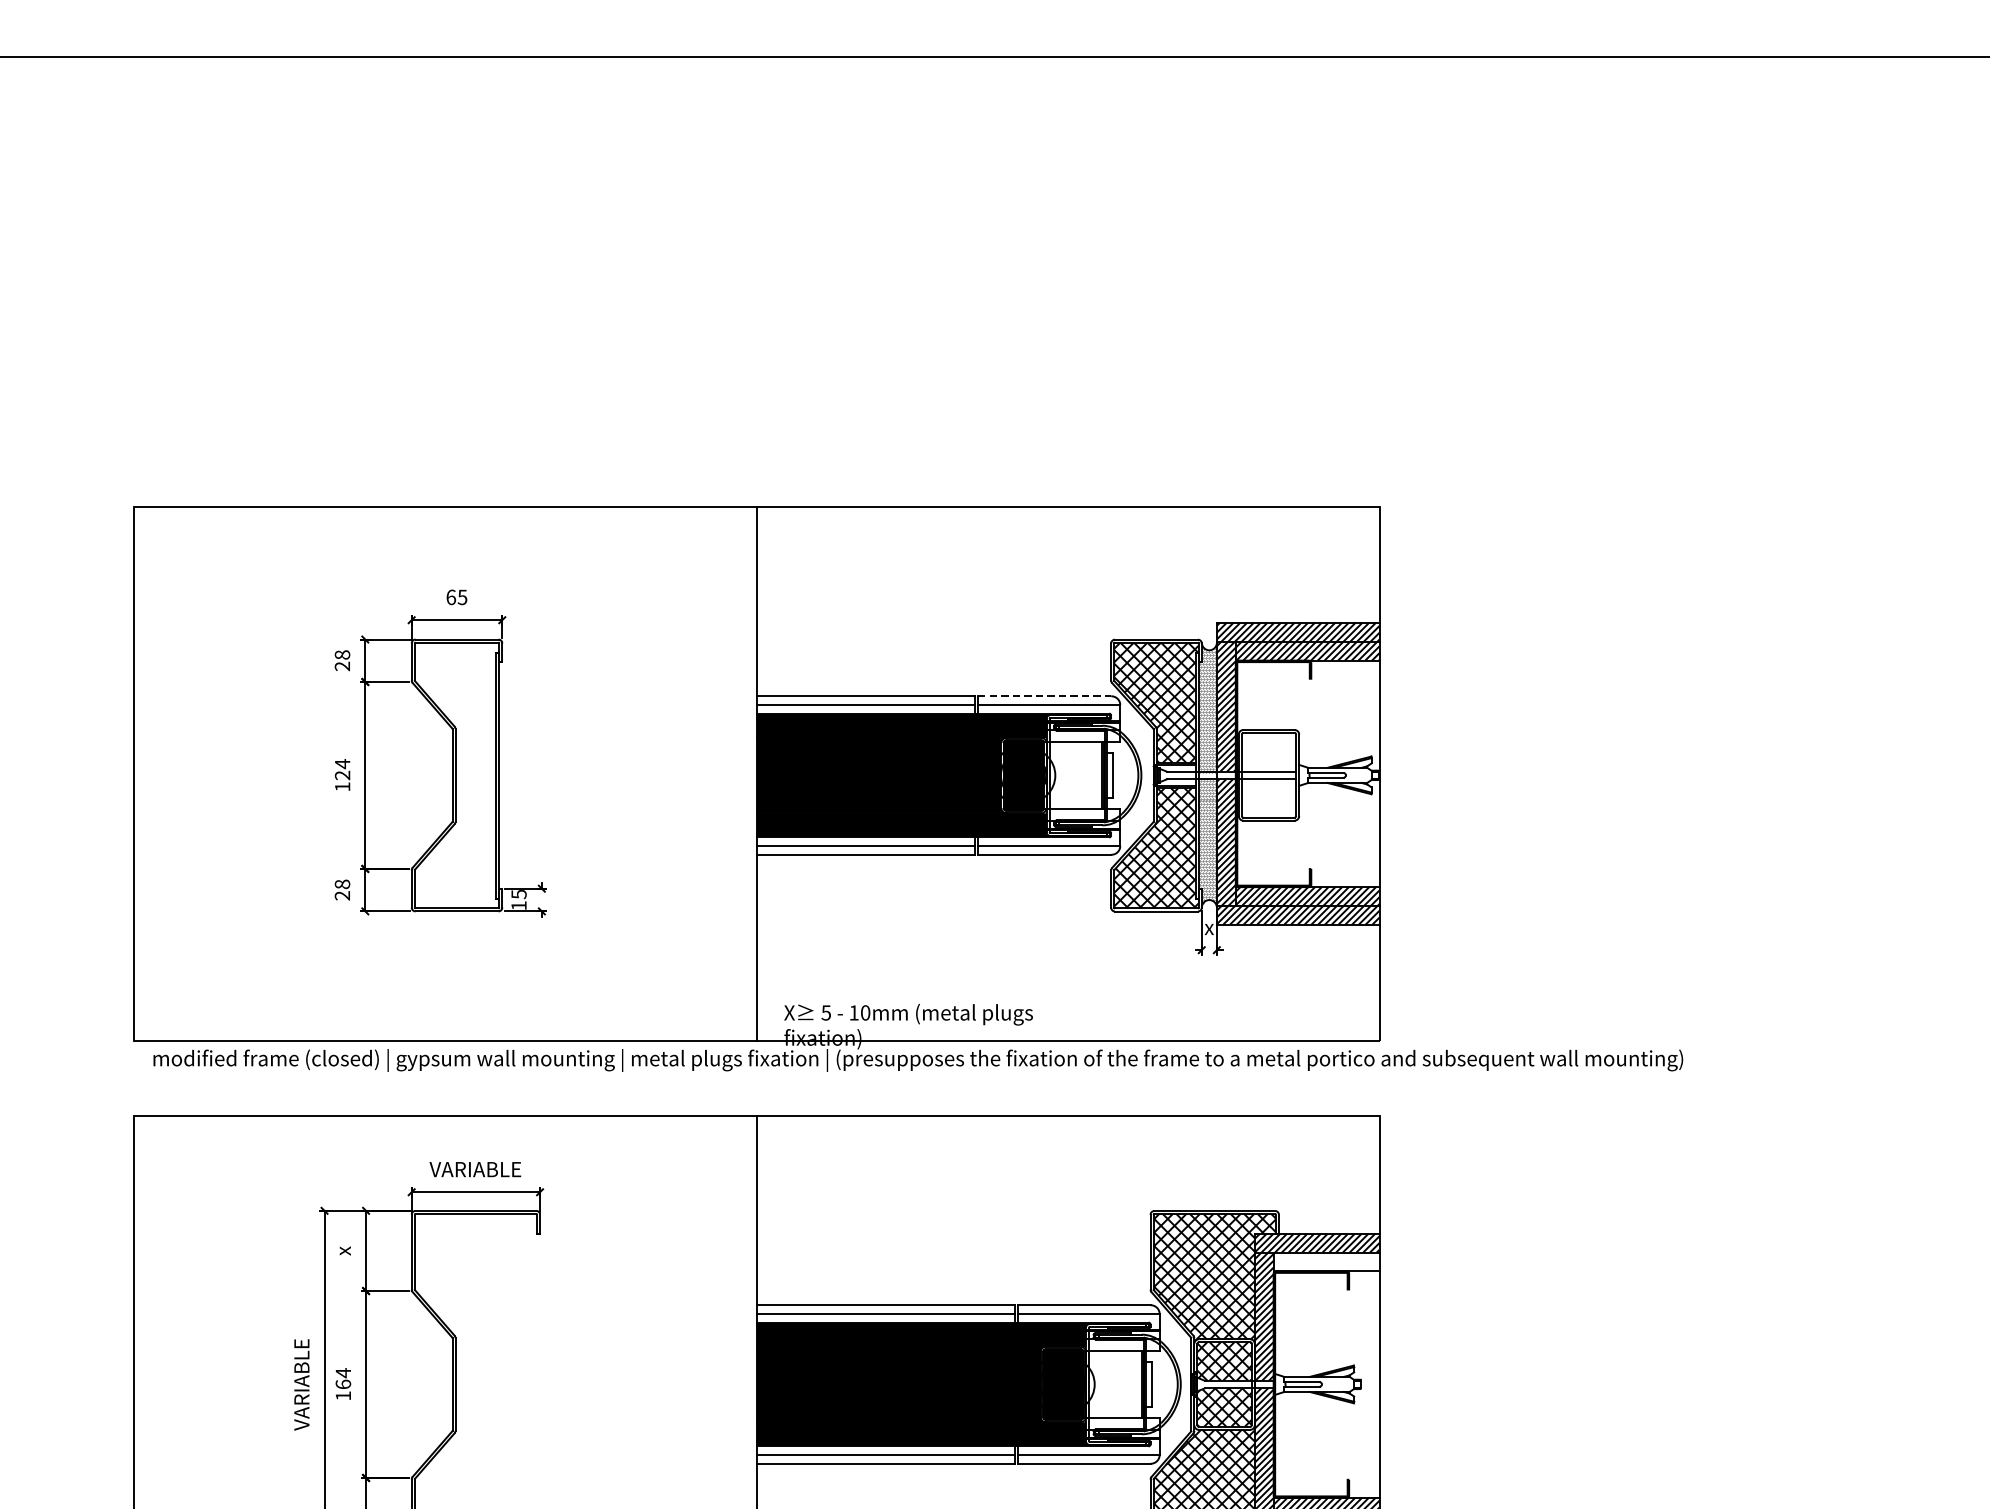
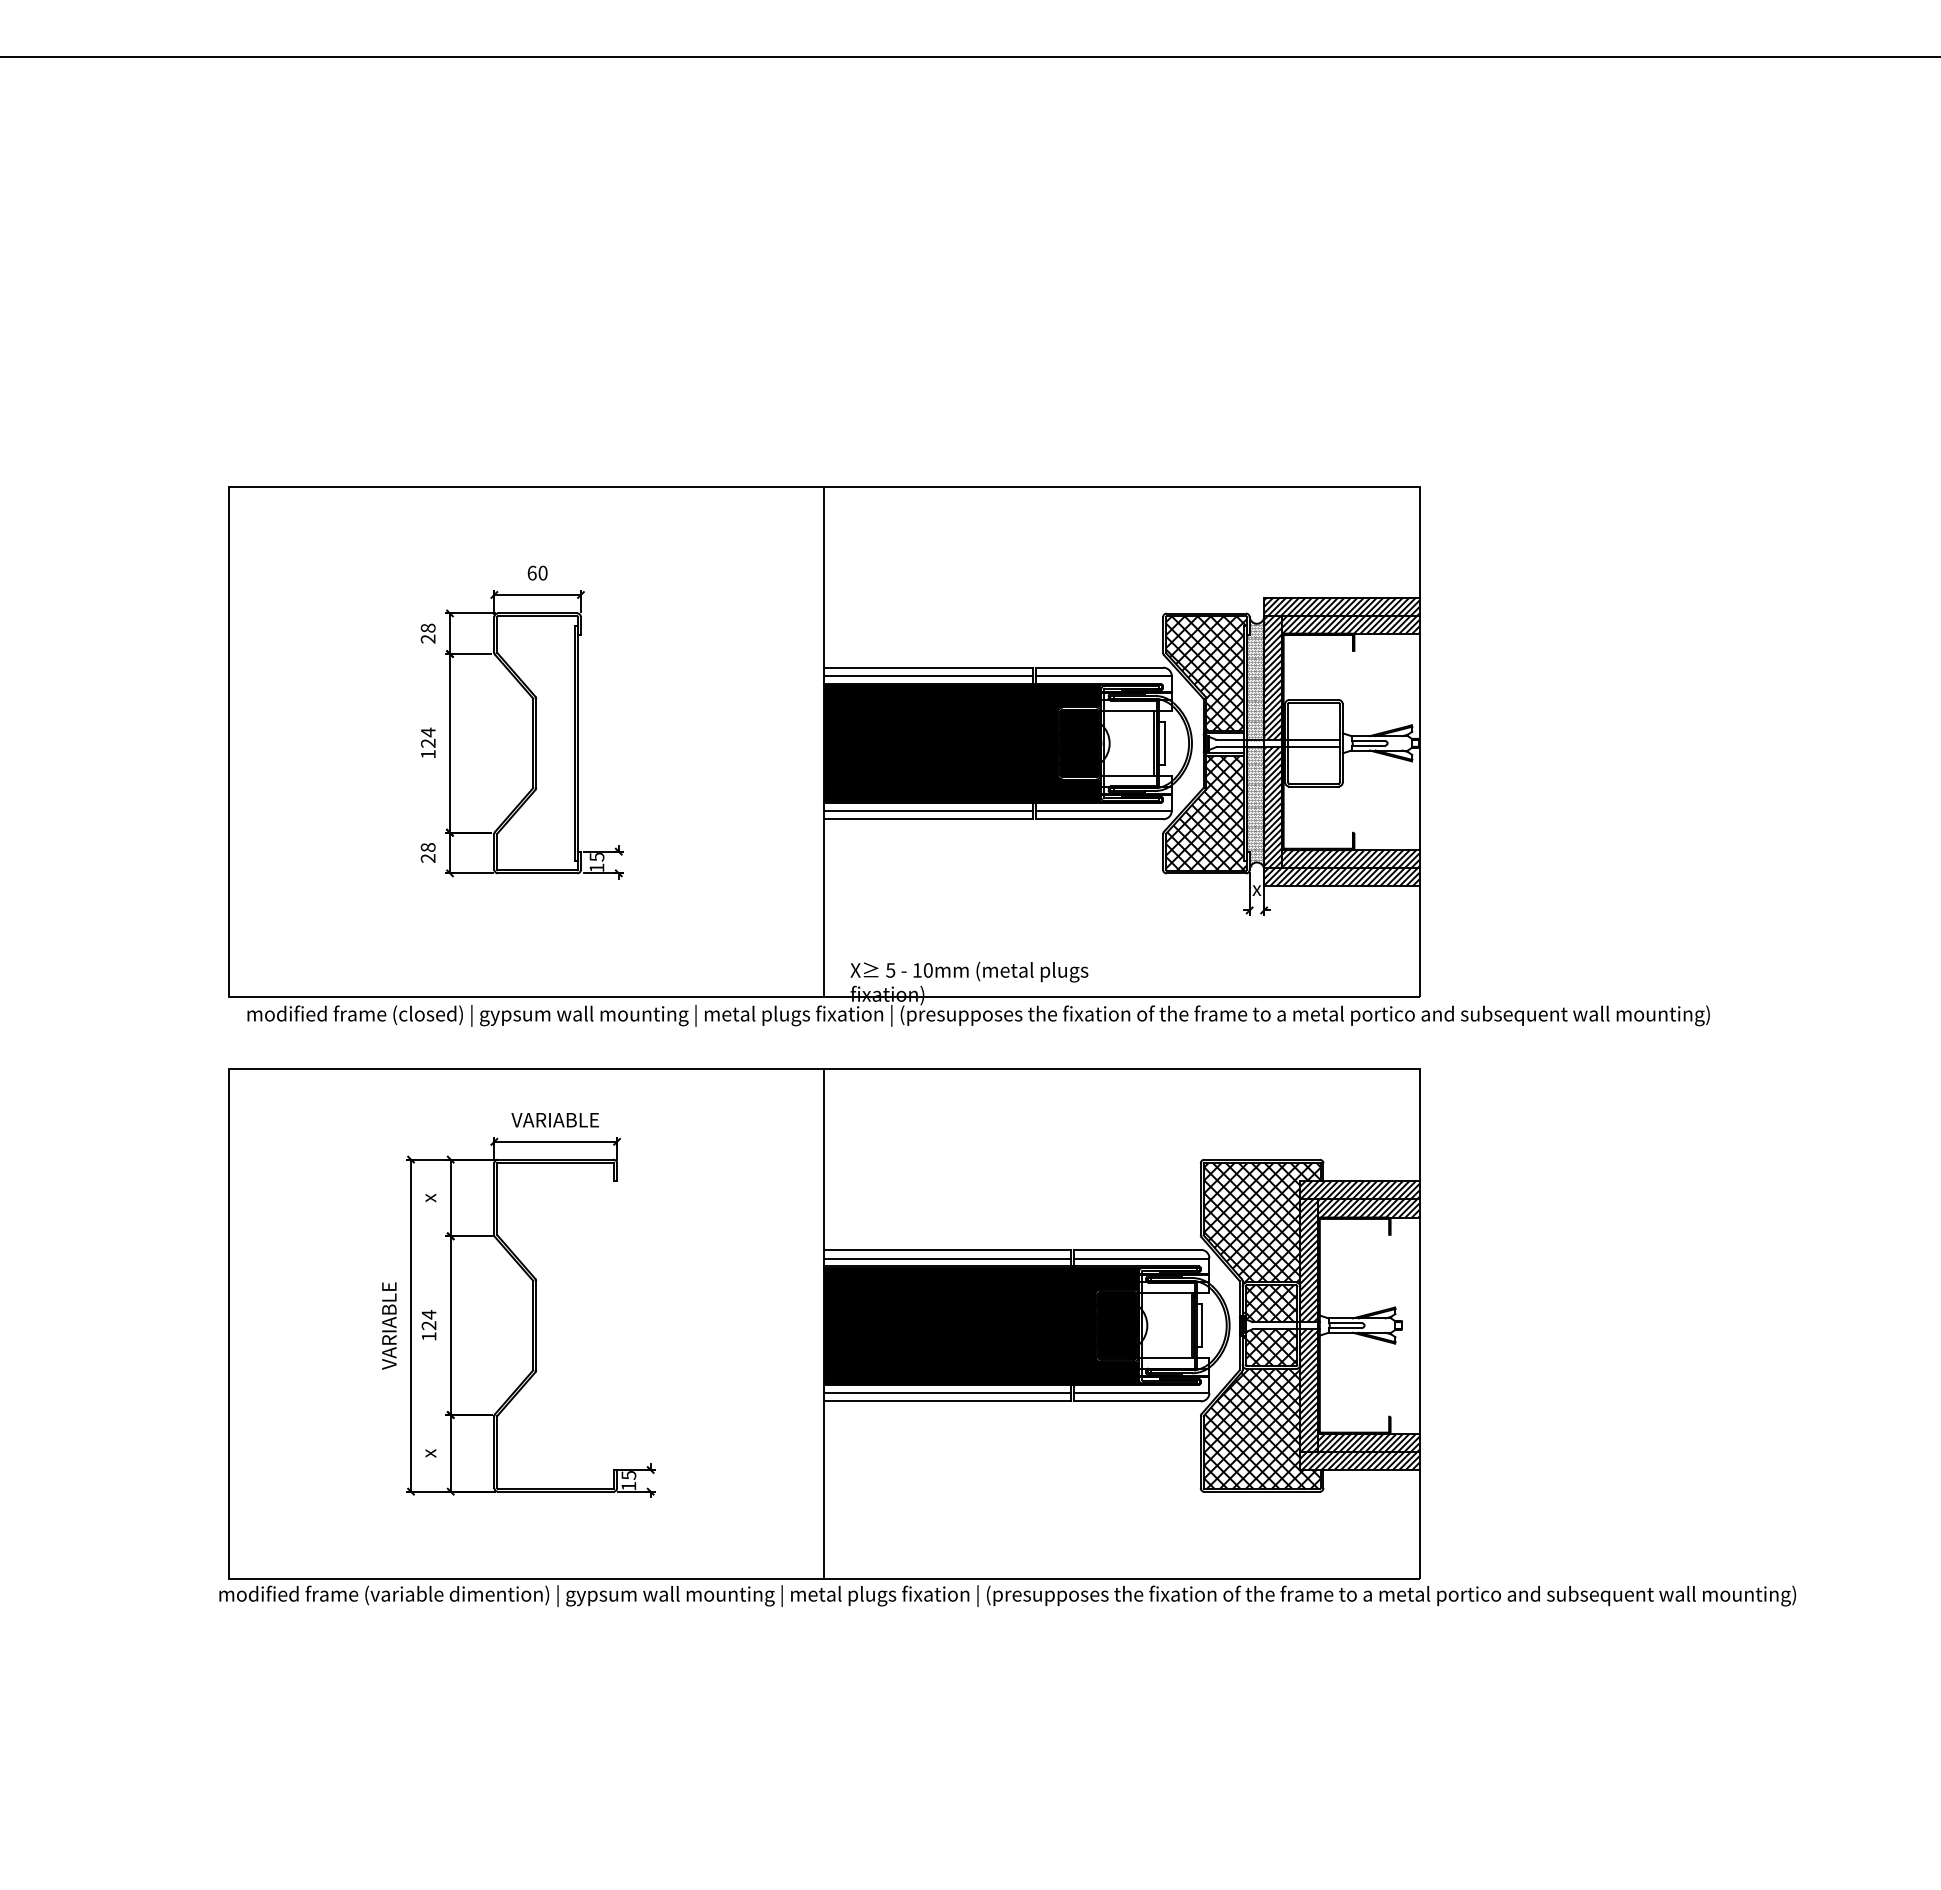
text: (462, 596) -> (542, 572), 65 -> 60
line: (1044, 696) -> (1099, 667), dashed -> solid
hatch: (1326, 1261) -> (1368, 1208), added
text: (342, 1384) -> (428, 1325), 164 -> 124

